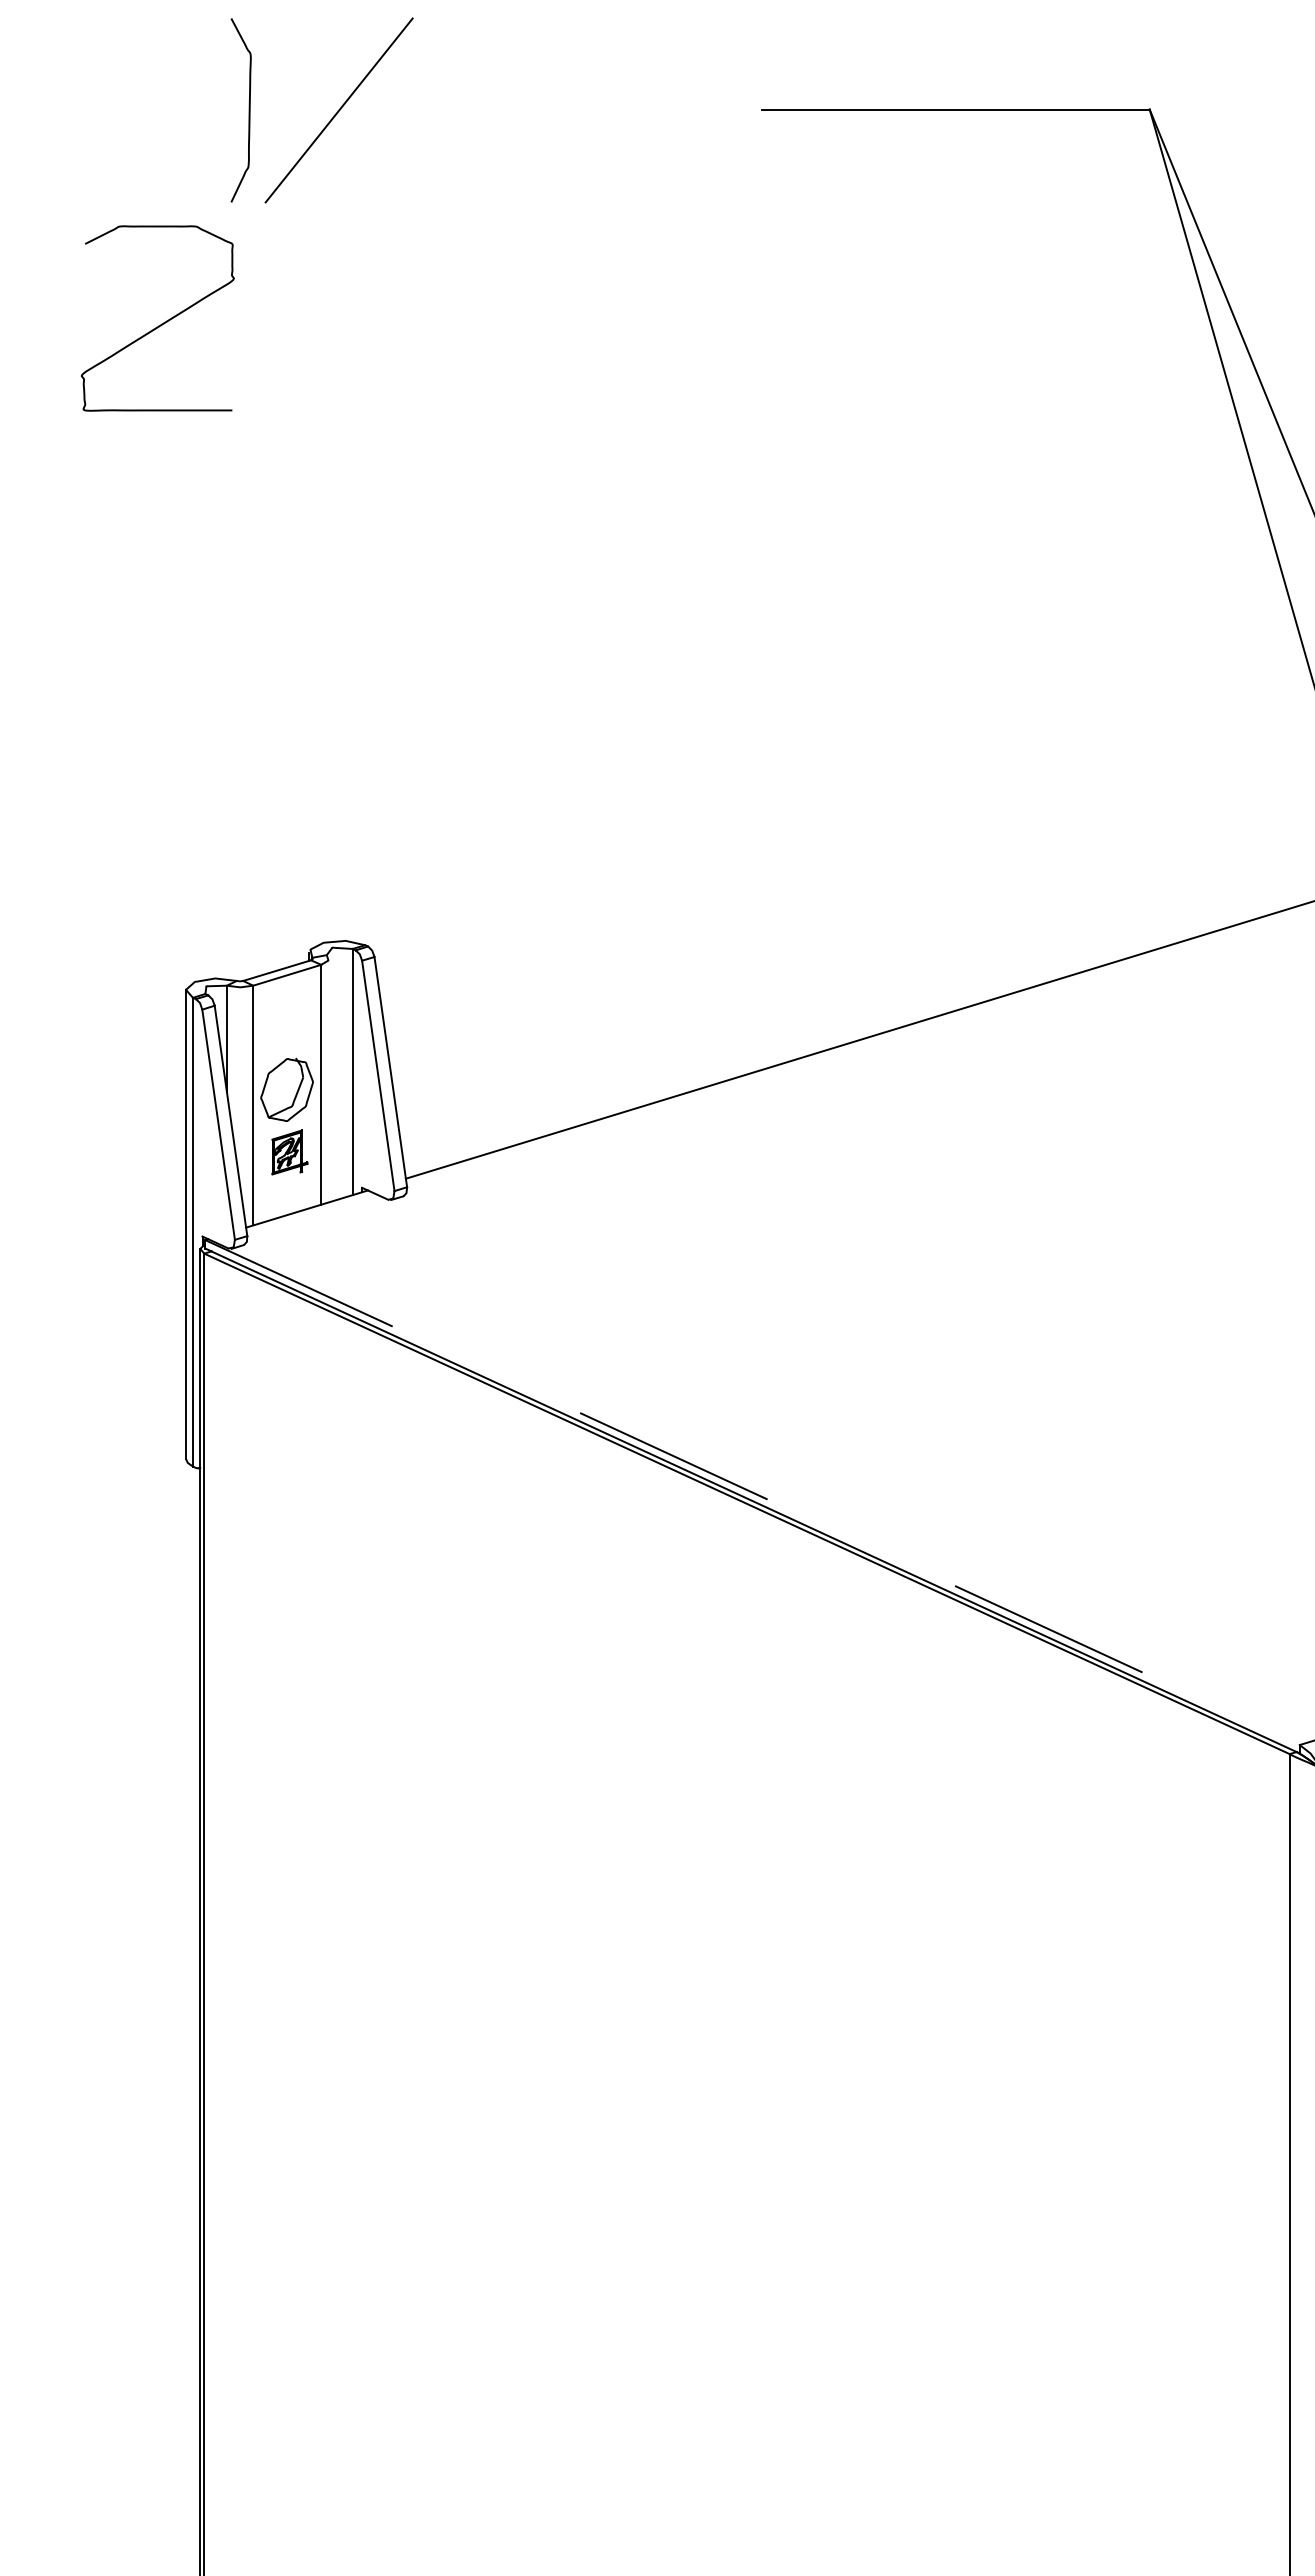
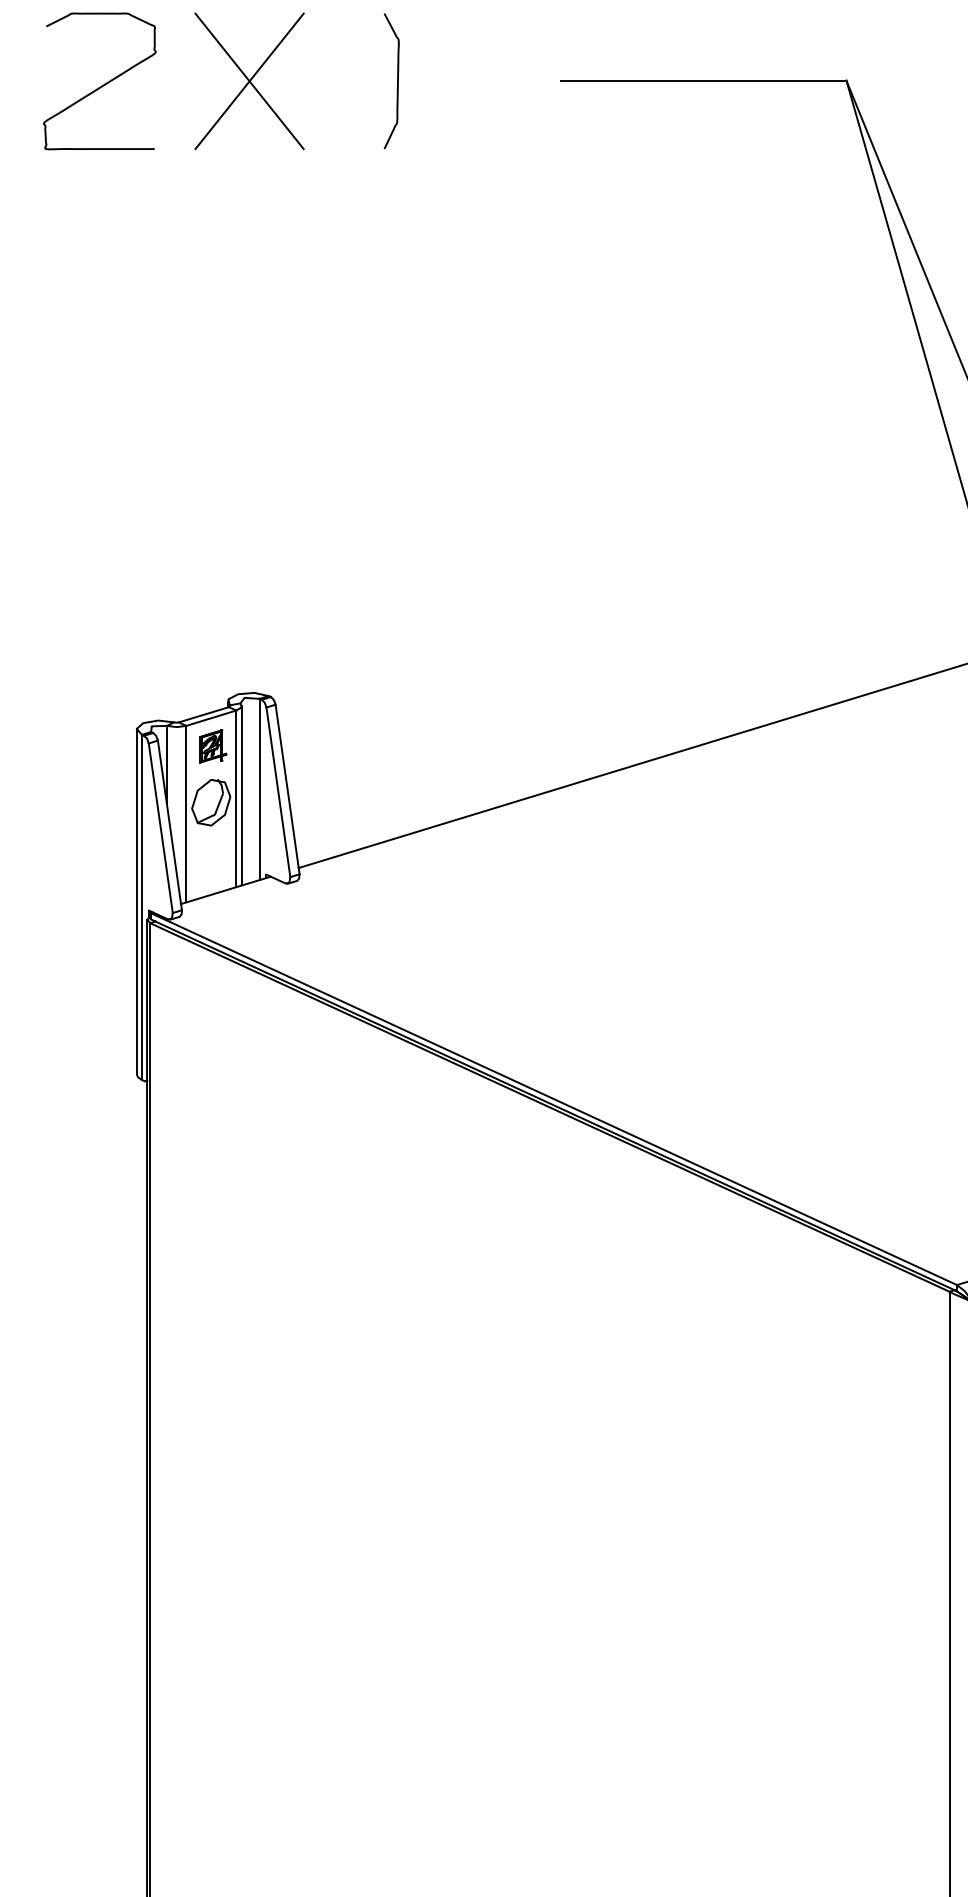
curve: (248, 110) -> (397, 81), moved
line: (338, 110) -> (249, 81), added
curve: (161, 323) -> (102, 85), moved
line: (329, 1080) -> (242, 795), added
part: (289, 1152) -> (213, 746), moved
line: (752, 1492) -> (553, 1099), dashed -> solid

